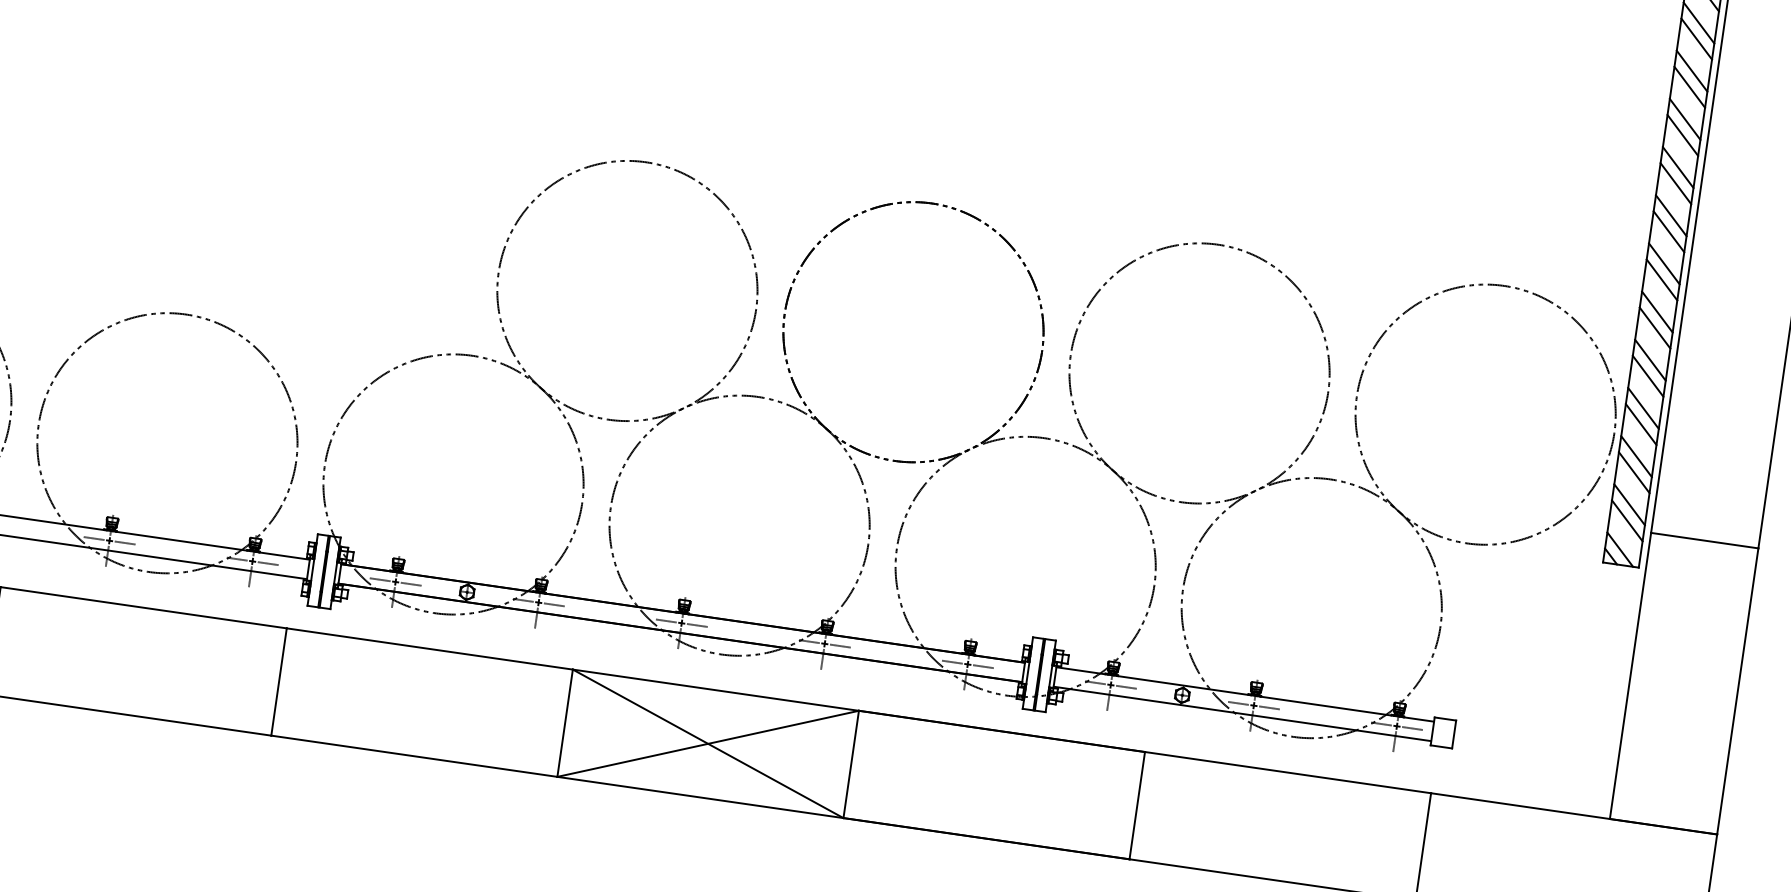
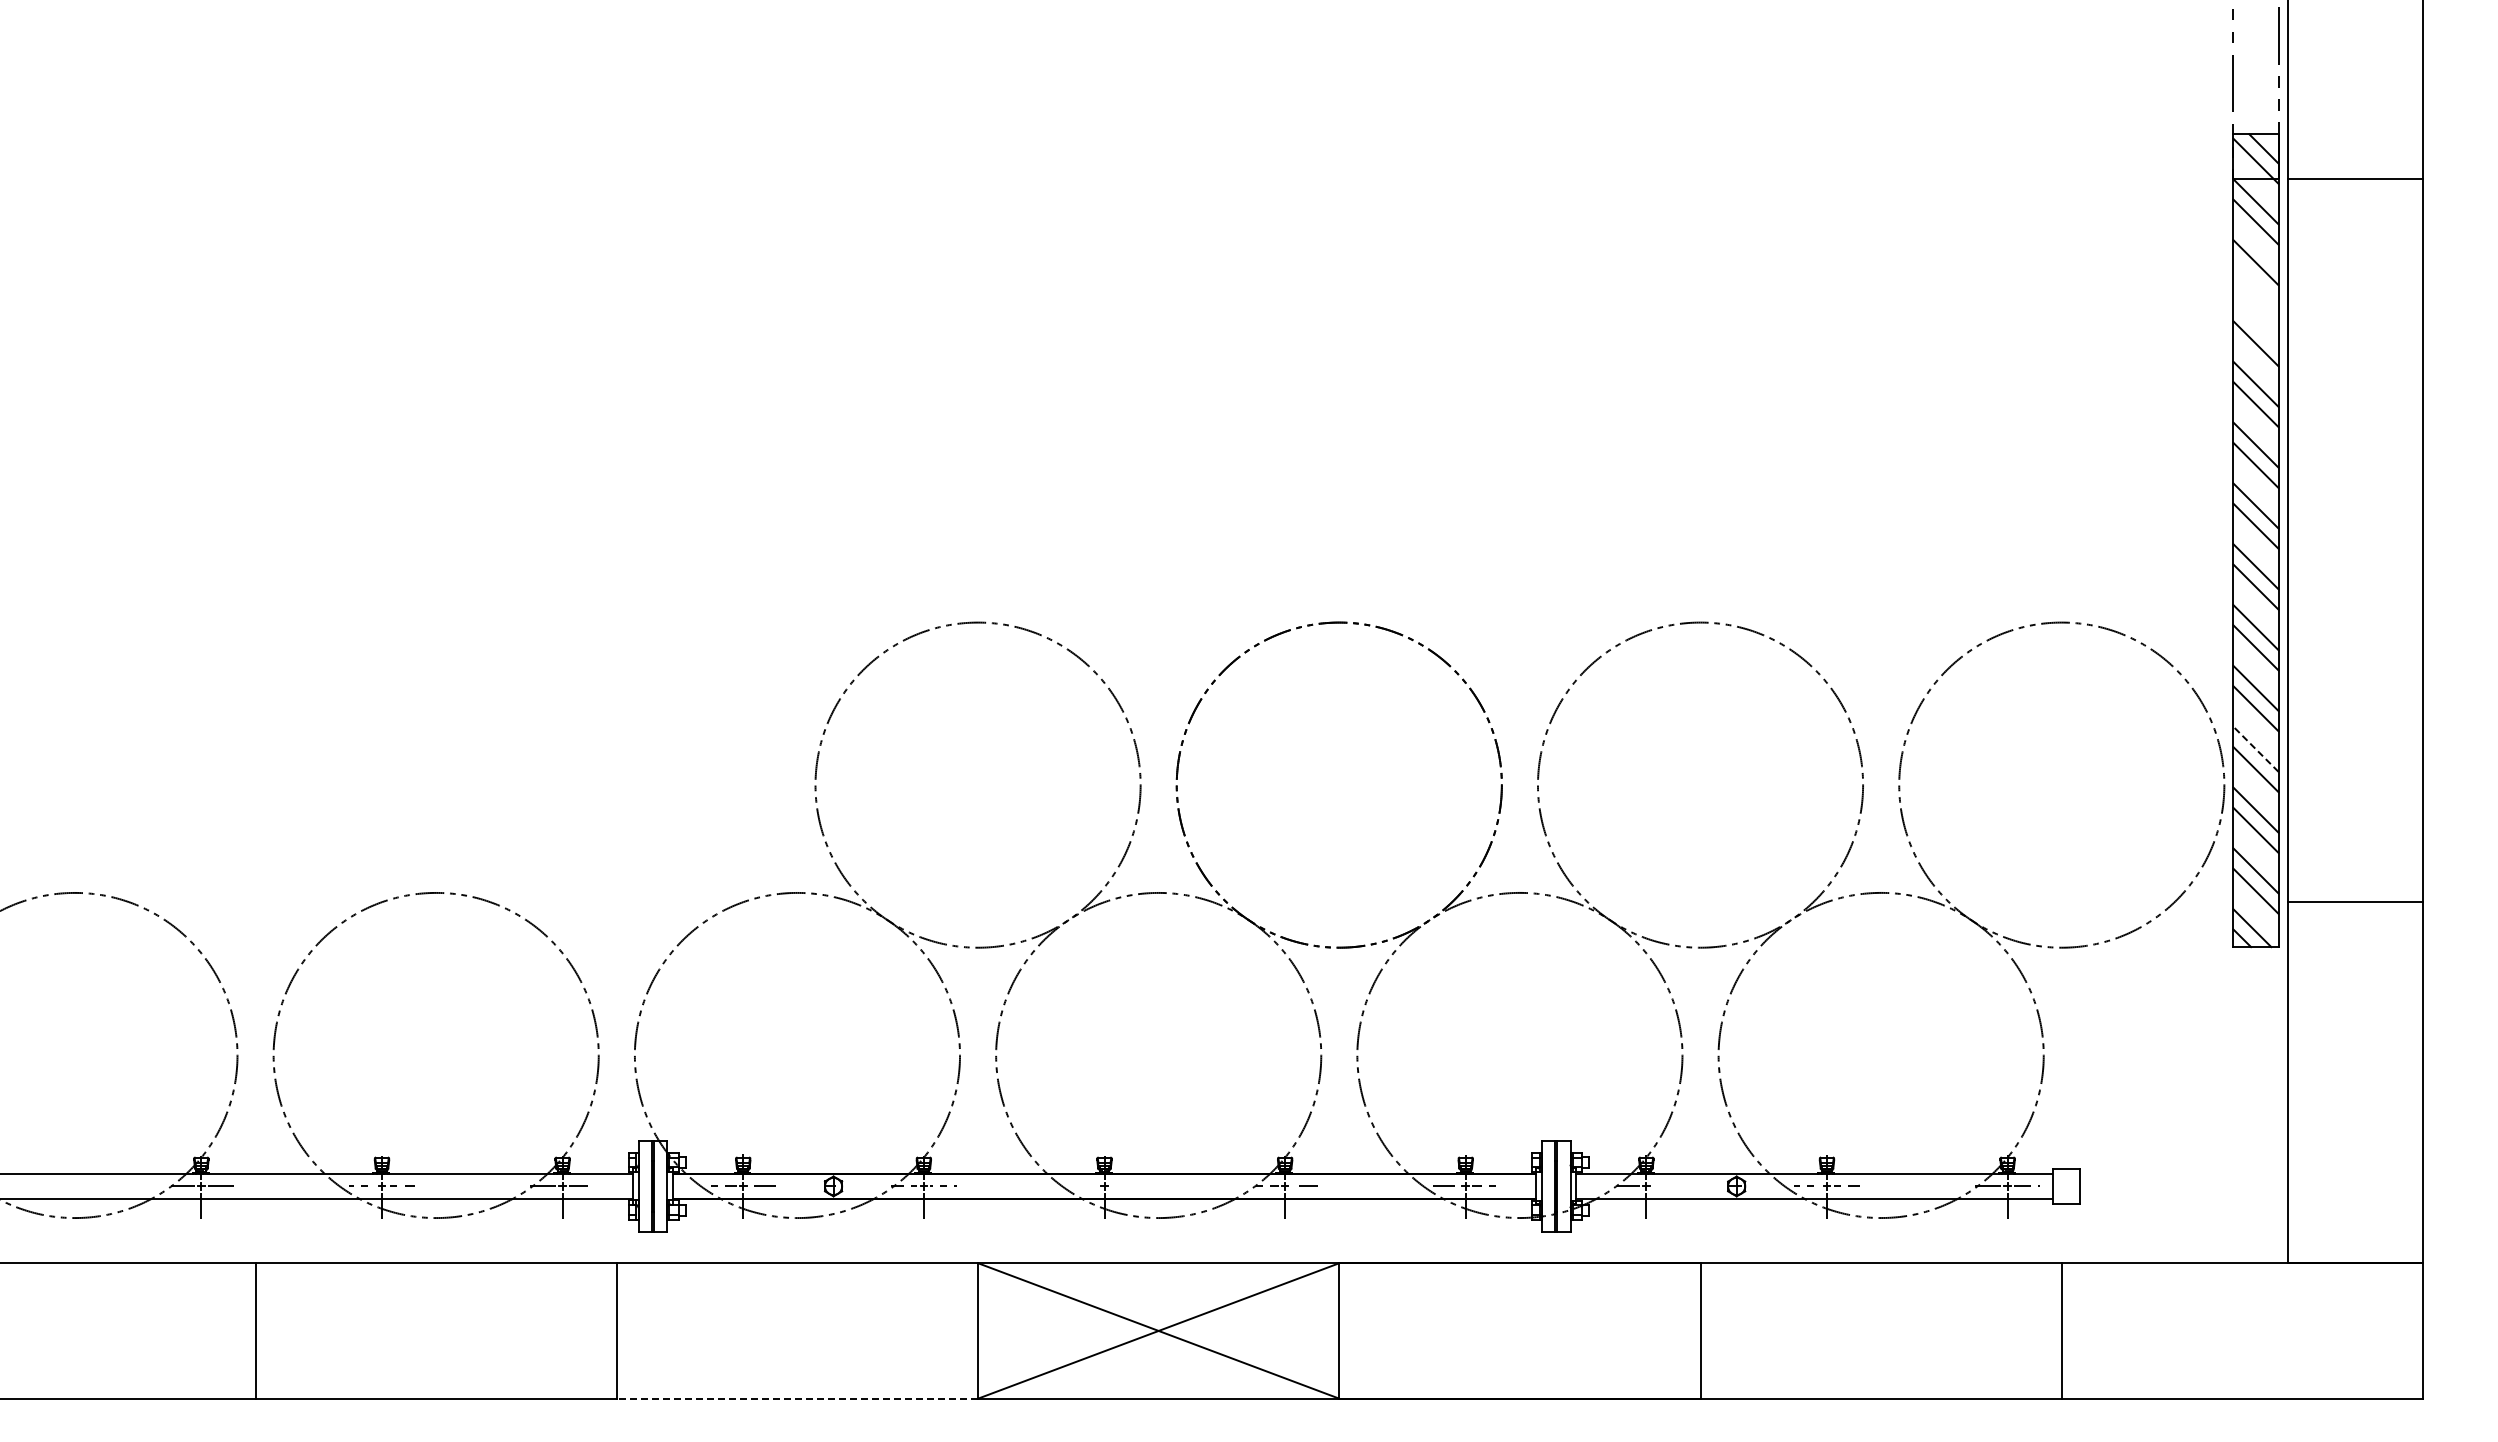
line: (1696, 38) -> (2255, 282), removed
line: (1691, 71) -> (2255, 323), removed
line: (1643, 408) -> (2255, 749), solid -> dashed
line: (665, 620) -> (1084, 1186), removed
line: (697, 625) -> (1124, 1186), removed
line: (1126, 687) -> (1665, 1186), removed
line: (414, 756) -> (797, 1398), solid -> dashed

